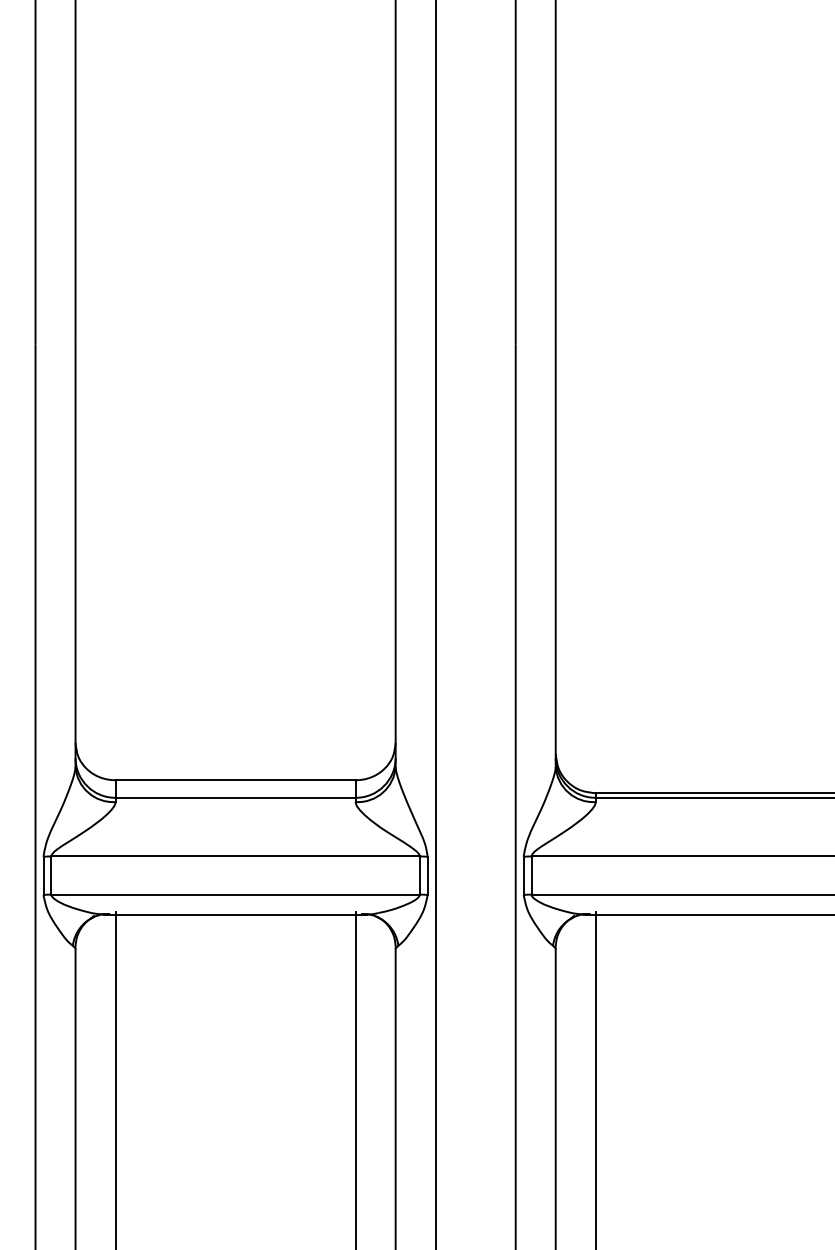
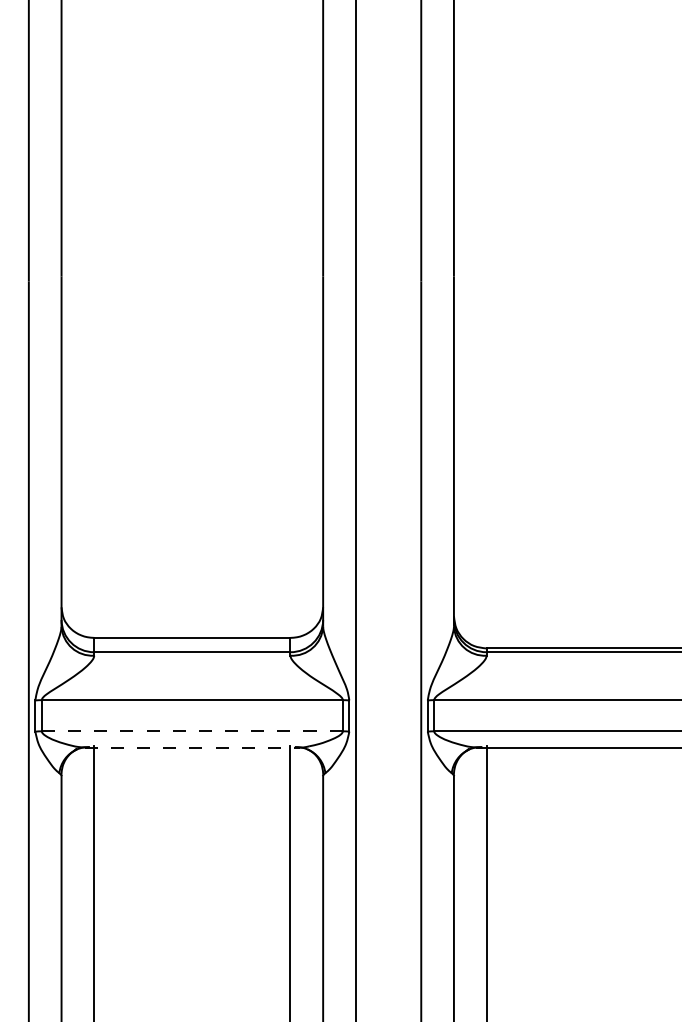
line: (236, 894) -> (193, 731), solid -> dashed
line: (235, 914) -> (192, 747), solid -> dashed

